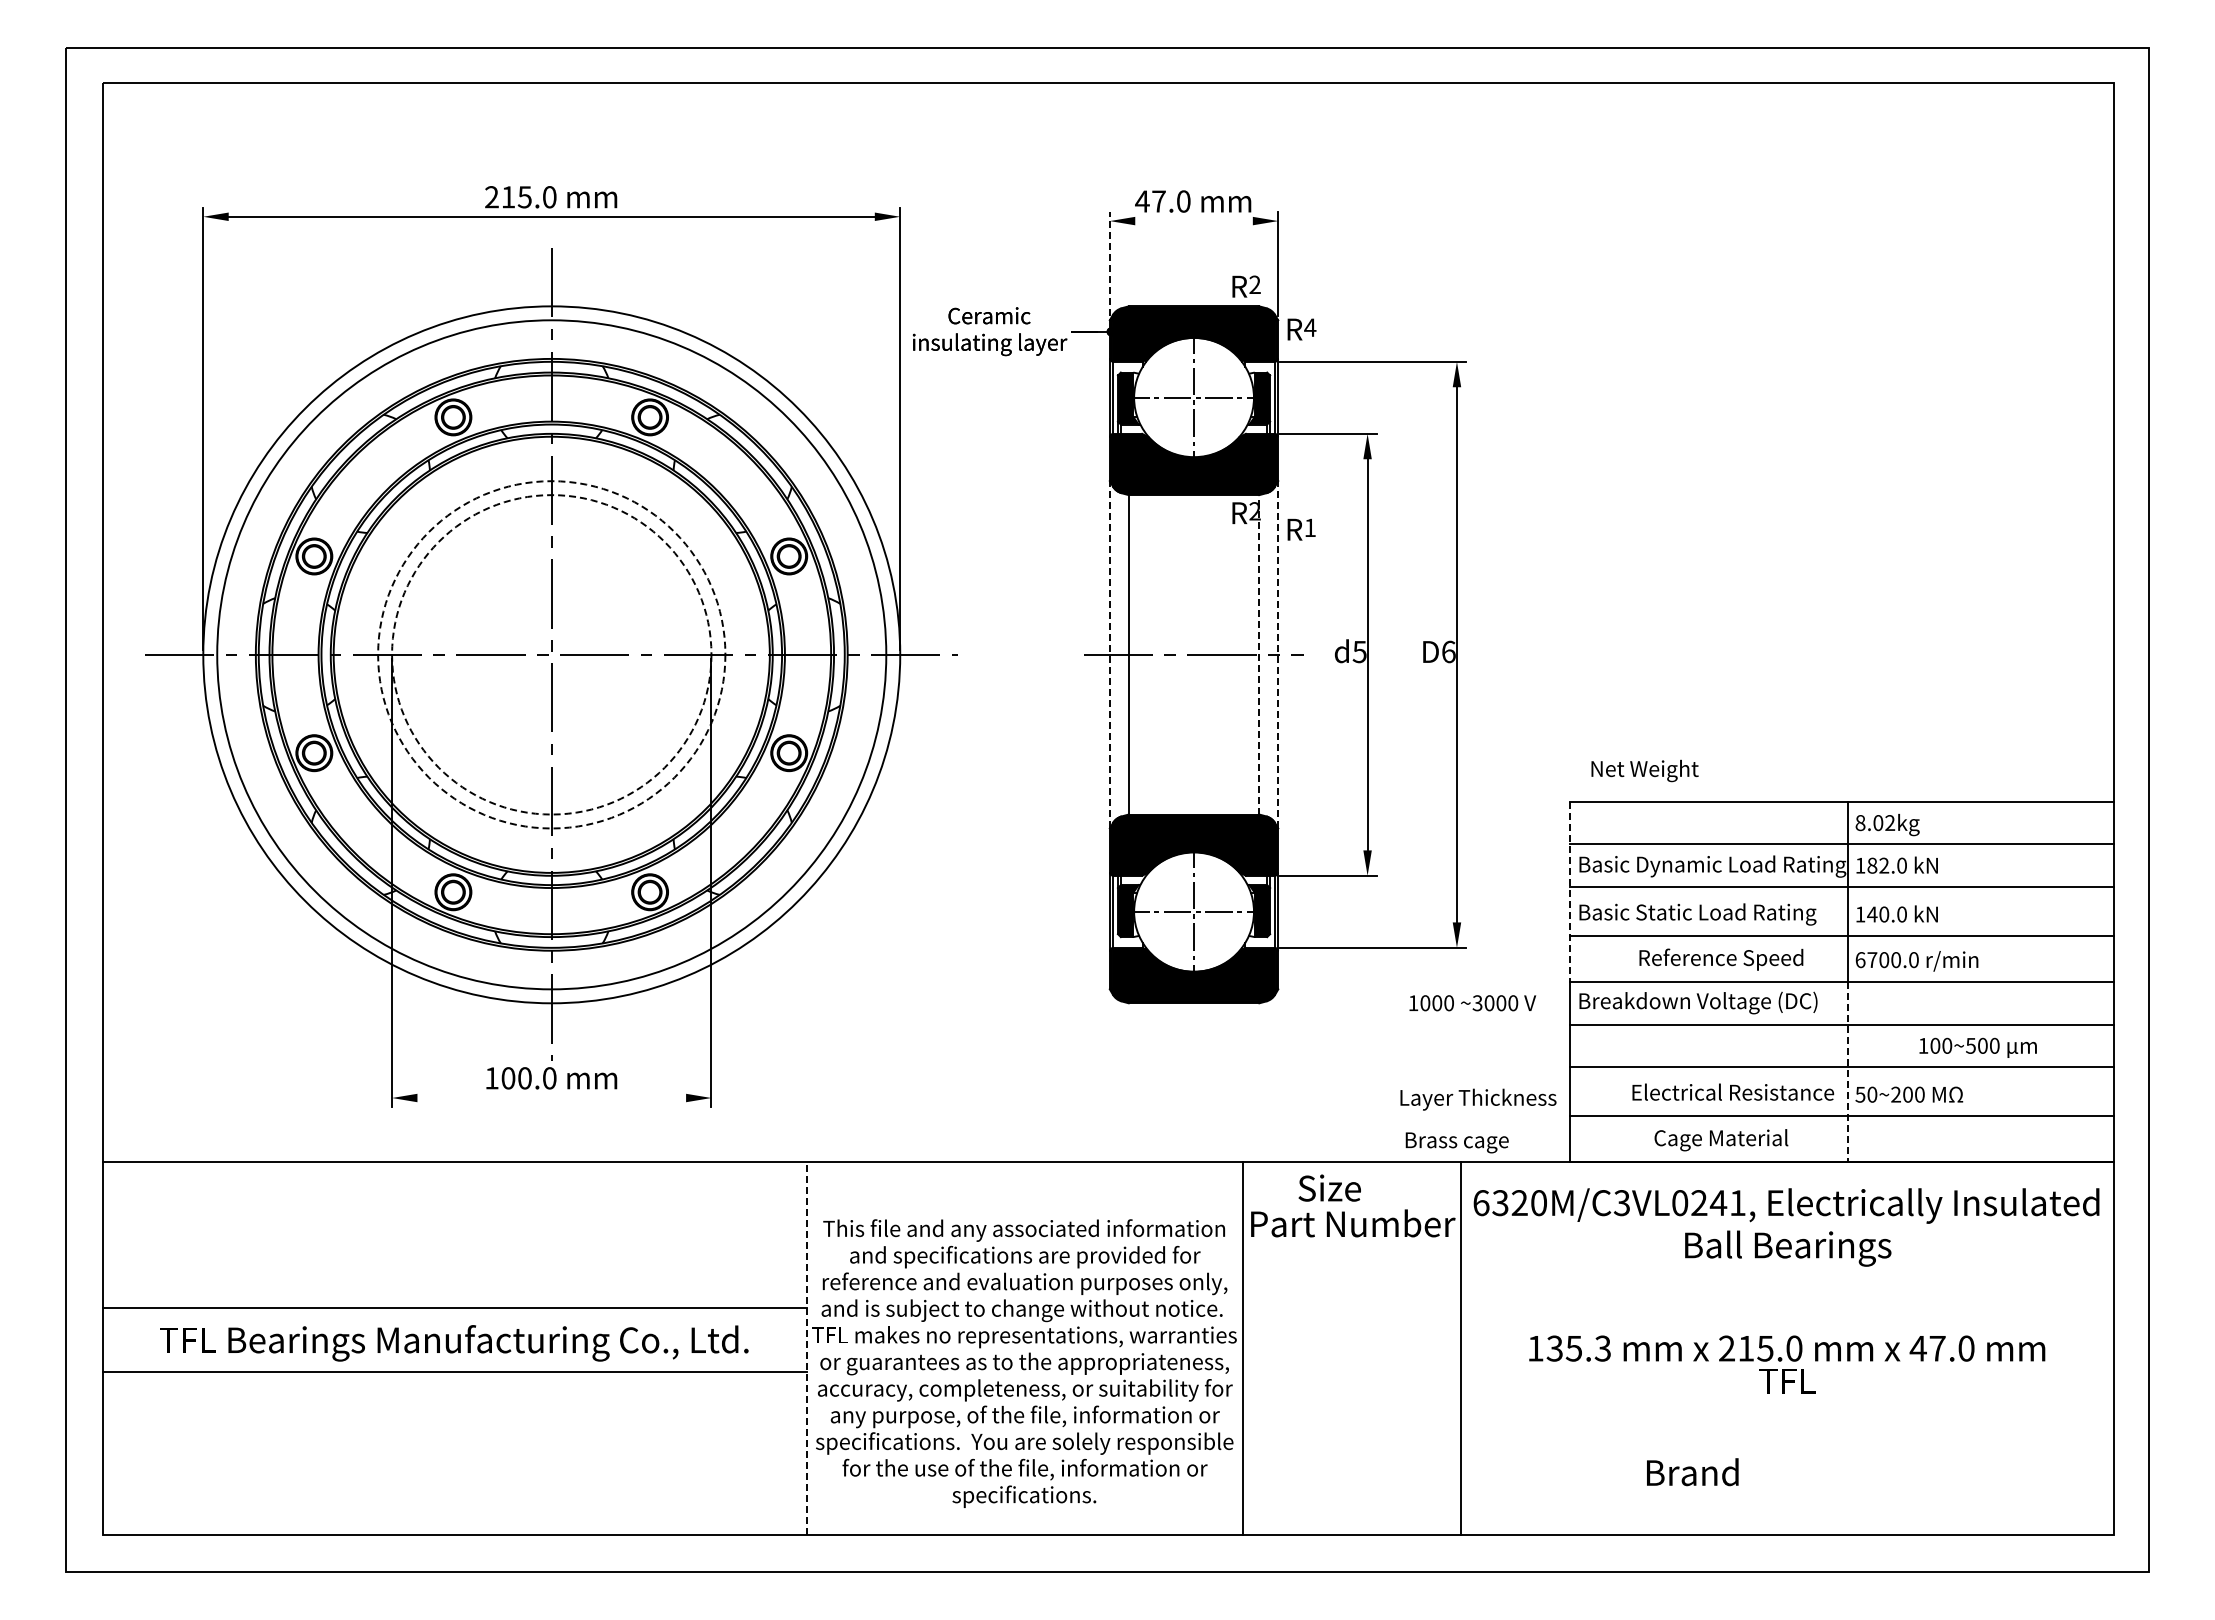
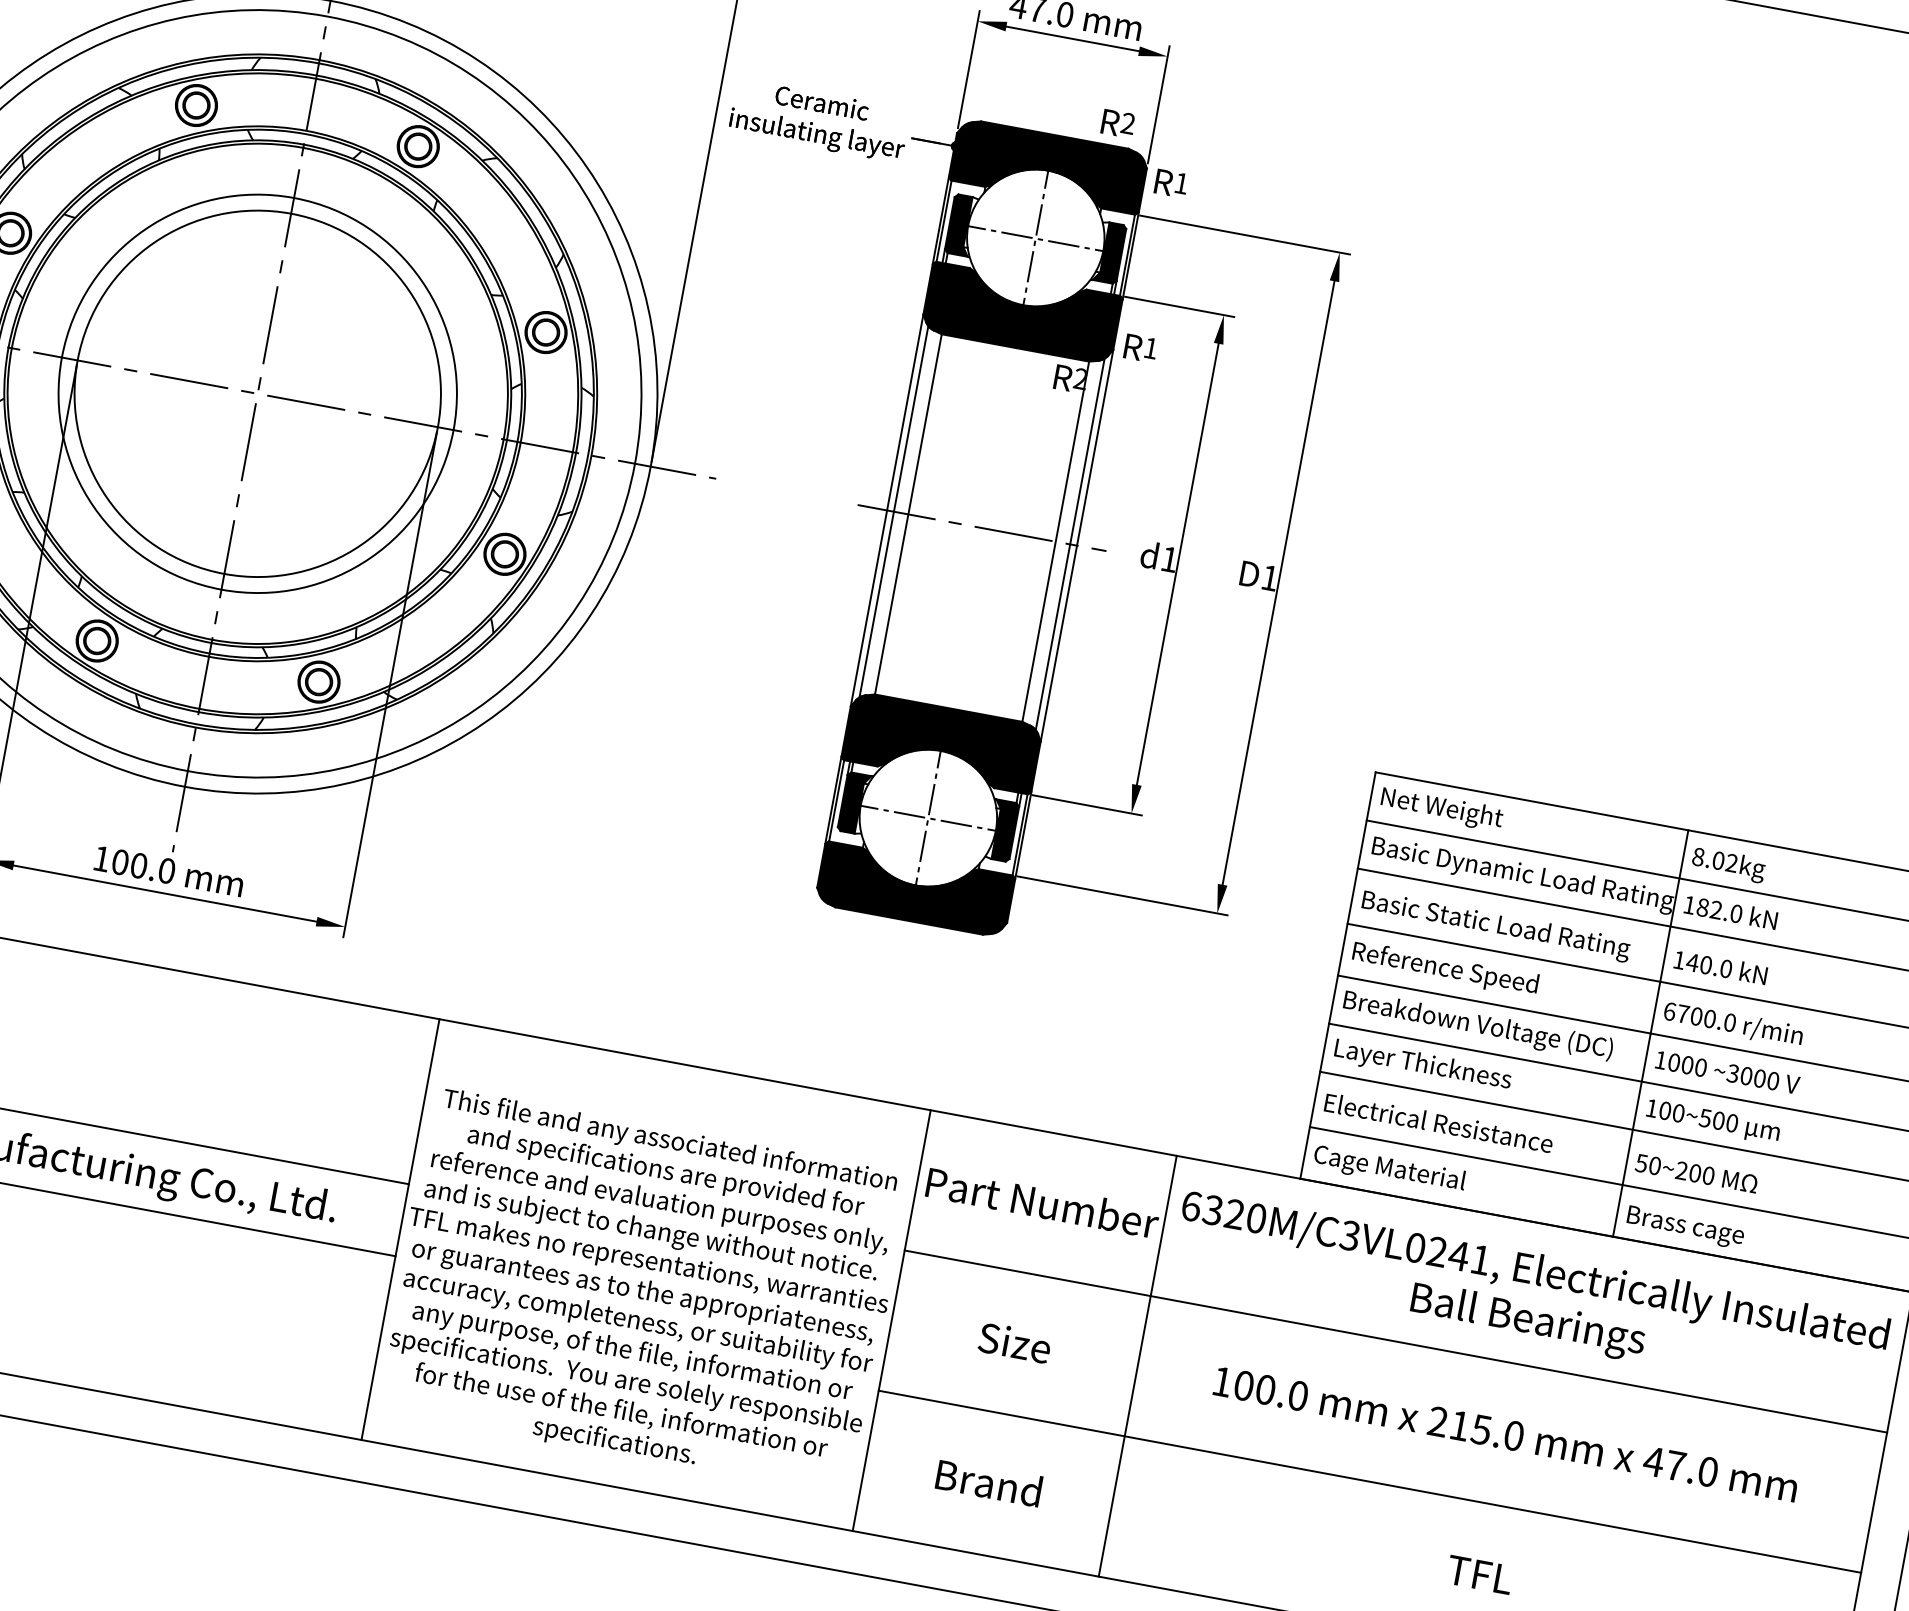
line: (1193, 221) -> (1072, 39), added
line: (1109, 263) -> (968, 69), dashed -> solid
text: (1310, 327) -> (1181, 183), 4 -> 1
text: (1301, 529) -> (1140, 348), moved
text: (1448, 651) -> (1269, 577), D6 -> D1
text: (1359, 652) -> (1169, 560), d5 -> d1
circle: (551, 654) -> (257, 393), dashed -> solid
circle: (551, 654) -> (257, 393), dashed -> solid
line: (1109, 654) -> (886, 510), dashed -> solid
line: (1115, 654) -> (893, 511), added
line: (1259, 654) -> (1055, 541), dashed -> solid
line: (1272, 654) -> (1070, 544), added
line: (1278, 654) -> (1077, 545), dashed -> solid
text: (1644, 770) -> (1441, 808), moved
line: (1570, 892) -> (1356, 874), dashed -> solid
text: (1721, 959) -> (1445, 969), moved
text: (1472, 1003) -> (1727, 1072), moved
text: (1977, 1047) -> (1712, 1121), moved
line: (1847, 1072) -> (1631, 1135), dashed -> solid
text: (1733, 1091) -> (1439, 1122), moved
line: (551, 1098) -> (164, 894), added
text: (1478, 1099) -> (1423, 1065), moved
text: (1721, 1140) -> (1389, 1170), moved
text: (1456, 1142) -> (1684, 1227), moved
text: (1329, 1187) -> (1014, 1342), moved
line: (1677, 1286) -> (1395, 1341), added
line: (806, 1348) -> (400, 1229), dashed -> solid
text: (1578, 1348) -> (1270, 1390), 135.3 -> 100.0
text: (1787, 1381) -> (1480, 1575), moved
line: (1677, 1410) -> (1369, 1481), added
text: (1692, 1472) -> (988, 1483), moved

